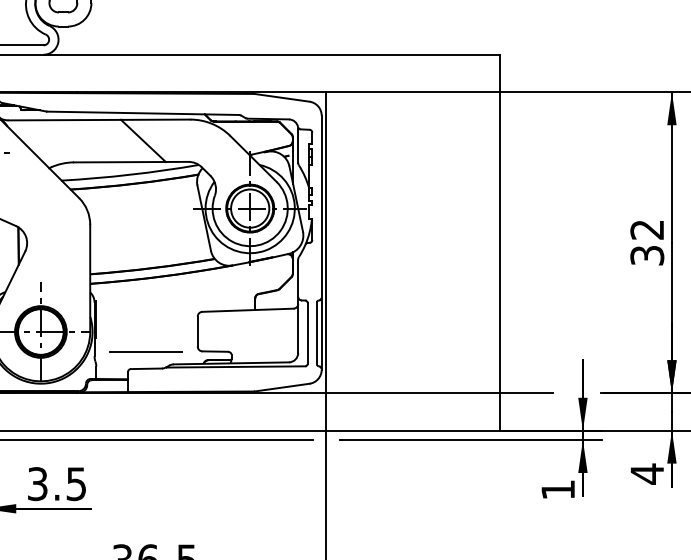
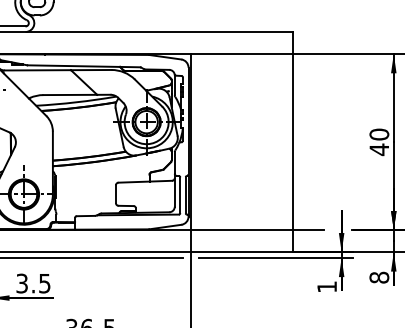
text: (647, 243) -> (379, 142), 32 -> 40
line: (145, 352) -> (85, 206), removed
text: (647, 473) -> (379, 277), 4 -> 8

